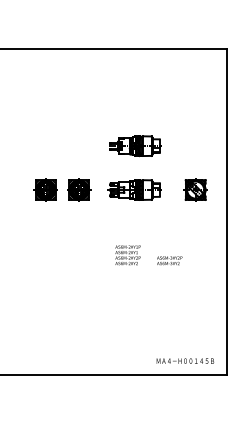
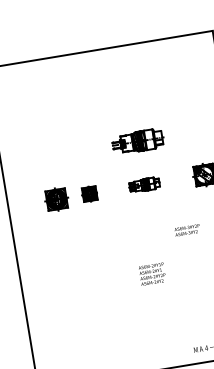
part: (79, 189) -> (89, 193), size x0.7
part: (134, 189) -> (144, 184), size x0.6
text: (127, 255) -> (151, 274), moved
text: (169, 260) -> (187, 230), moved

